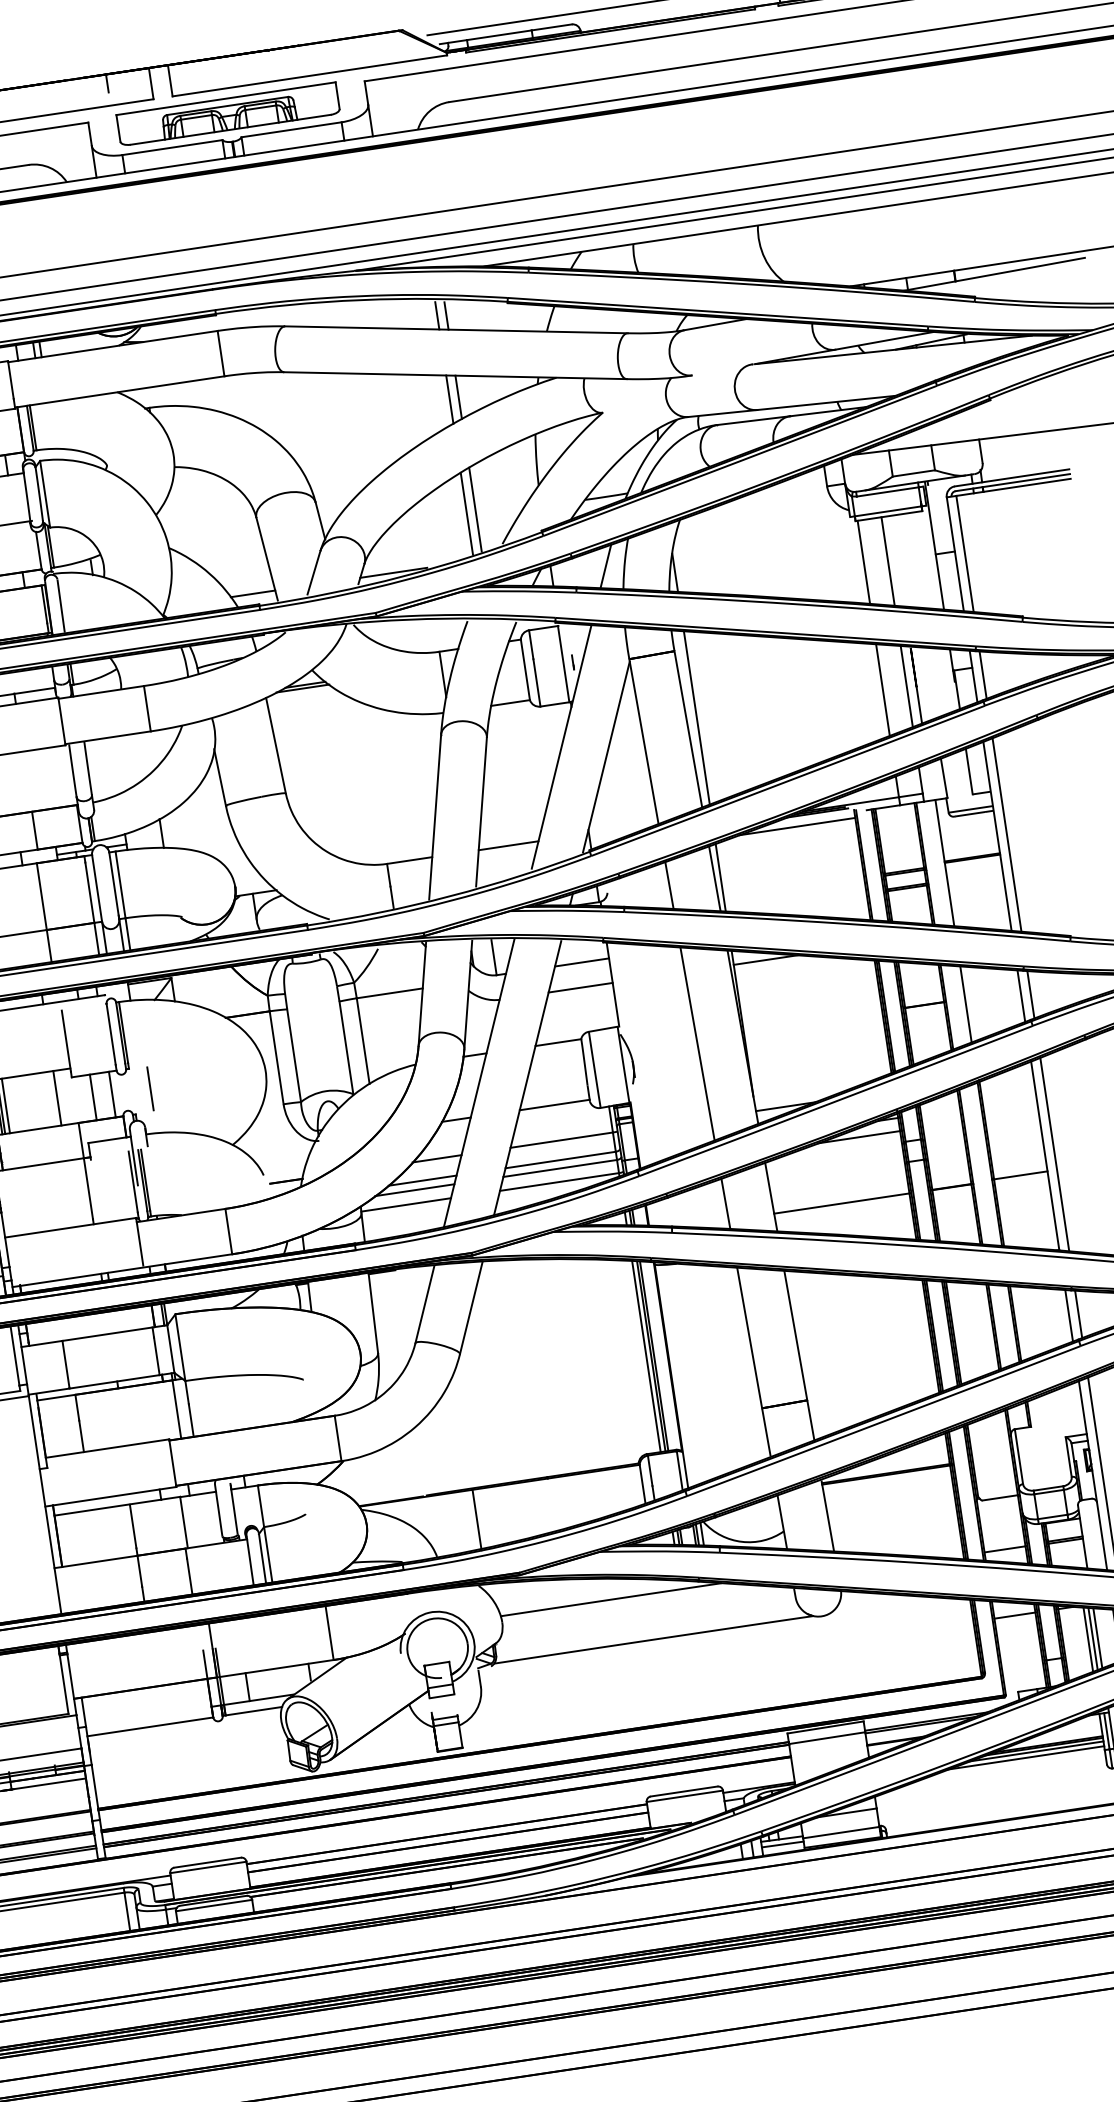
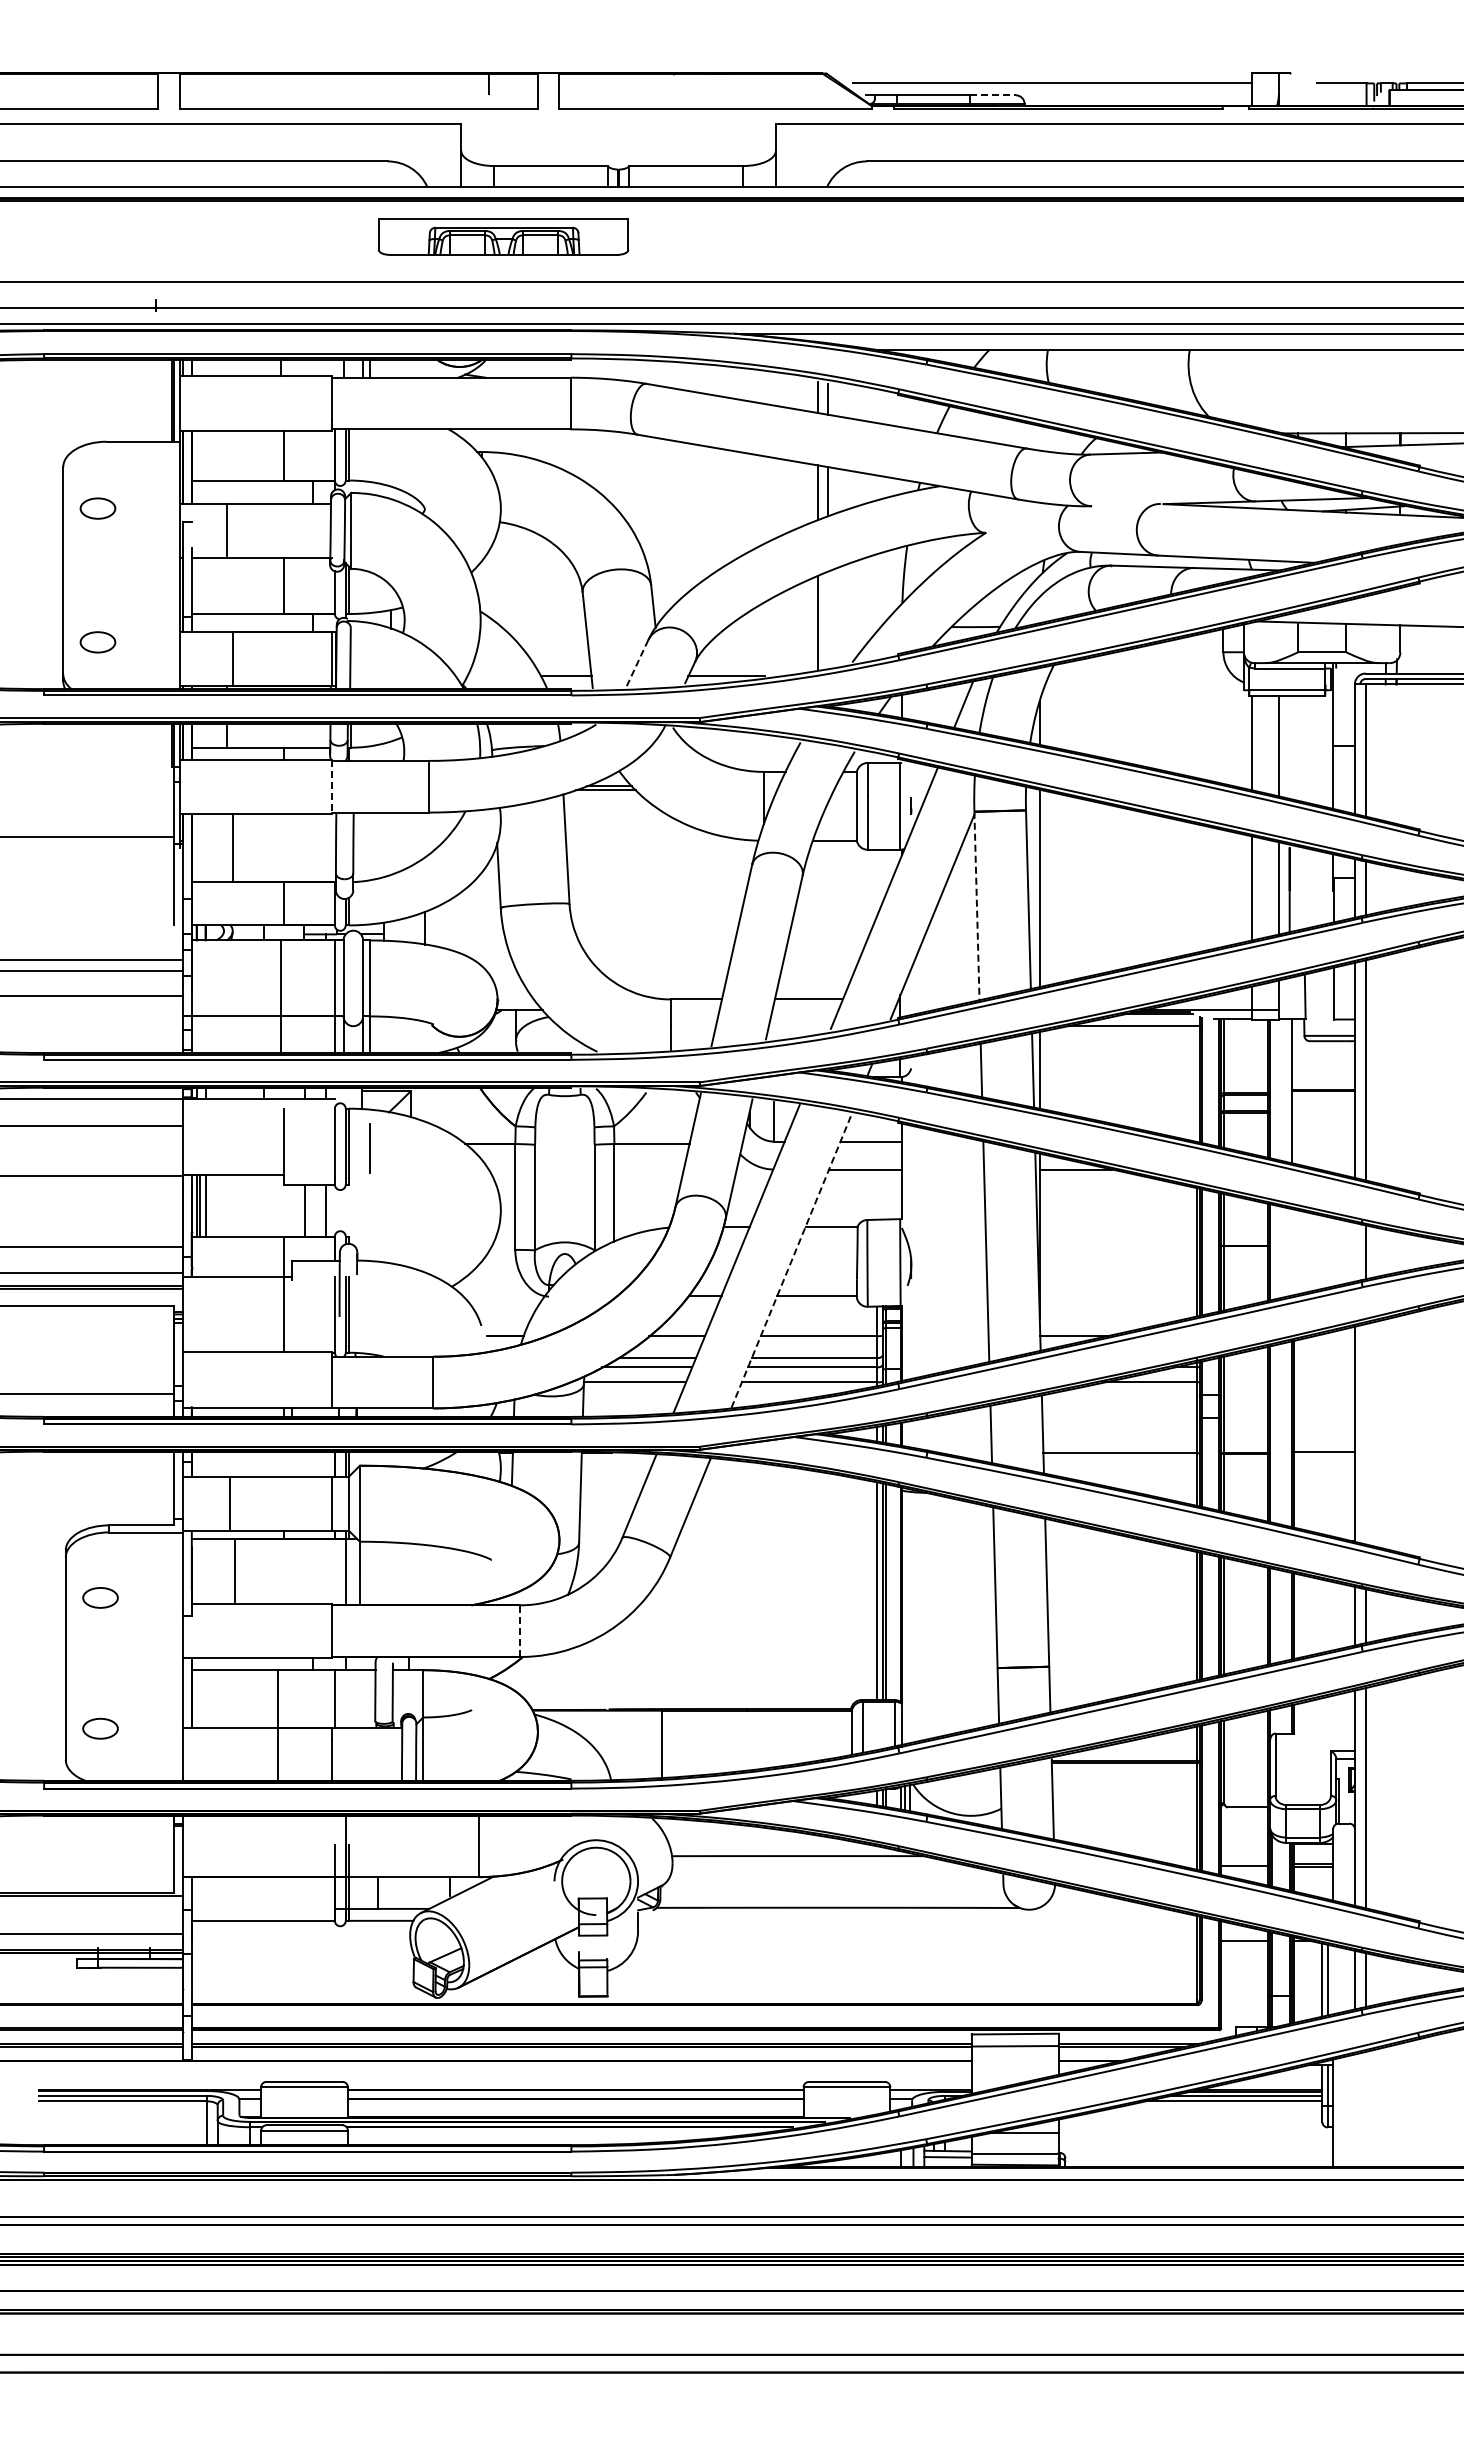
line: (552, 27) -> (993, 95), solid -> dashed
part: (228, 113) -> (503, 236), moved
line: (475, 509) -> (827, 619), removed
line: (313, 573) -> (637, 663), solid -> dashed
line: (62, 722) -> (332, 787), solid -> dashed
line: (643, 742) -> (976, 906), solid -> dashed
line: (1020, 995) -> (1354, 1251), removed
line: (965, 1004) -> (1291, 1252), removed
line: (527, 1078) -> (791, 1261), solid -> dashed
line: (150, 1088) -> (369, 1148), moved
line: (57, 1098) -> (264, 1205), removed
line: (1054, 1153) -> (1365, 1433), removed
line: (338, 1438) -> (520, 1631), solid -> dashed
line: (1098, 1638) -> (1333, 1980), removed

